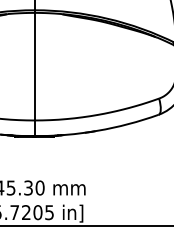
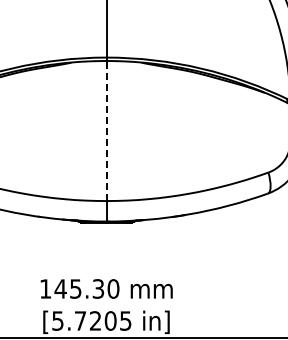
line: (34, 66) -> (106, 130), solid -> dashed

